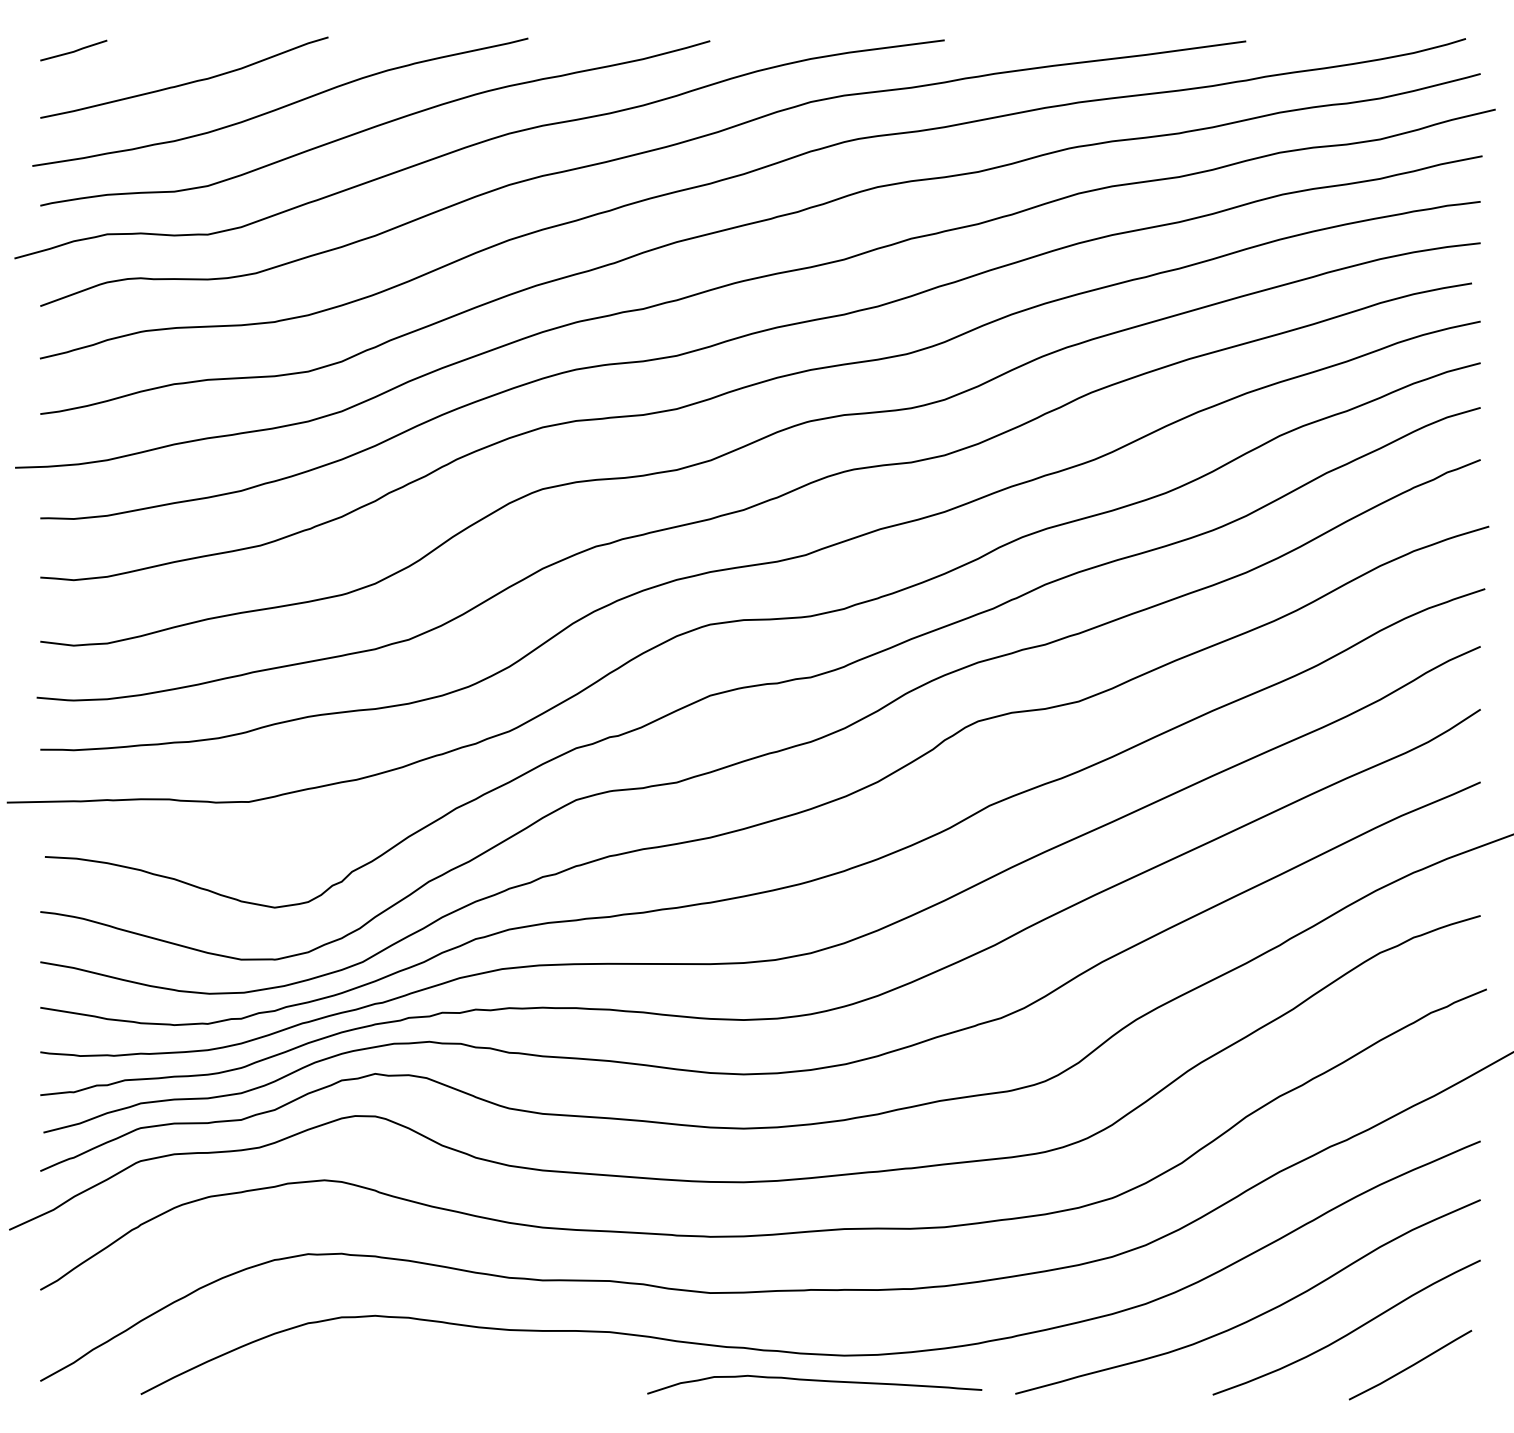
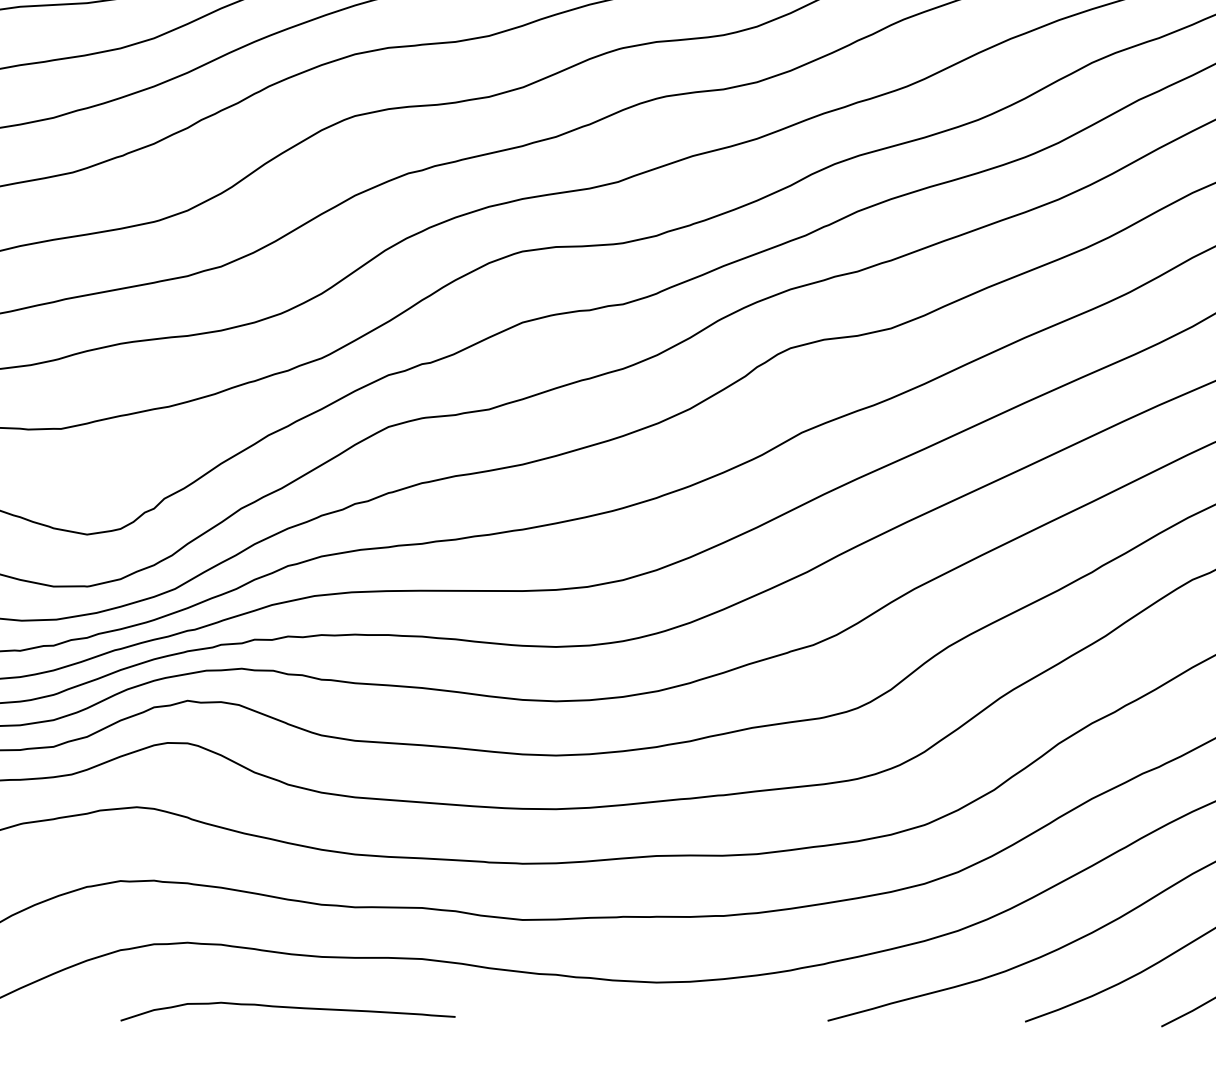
curve: (814, 1381) -> (287, 1008), moved

